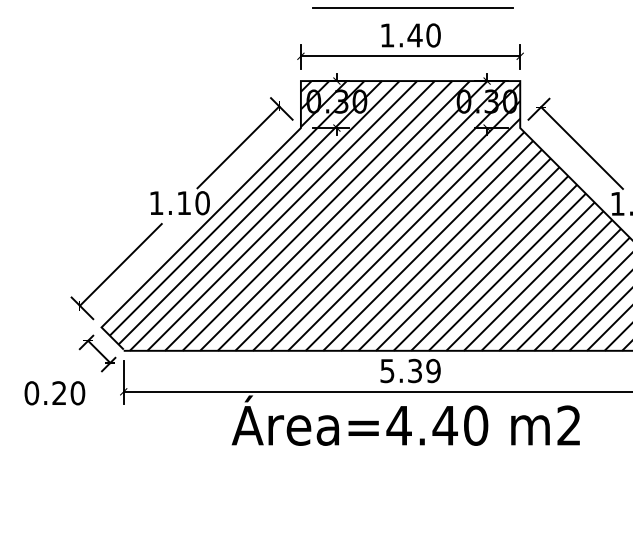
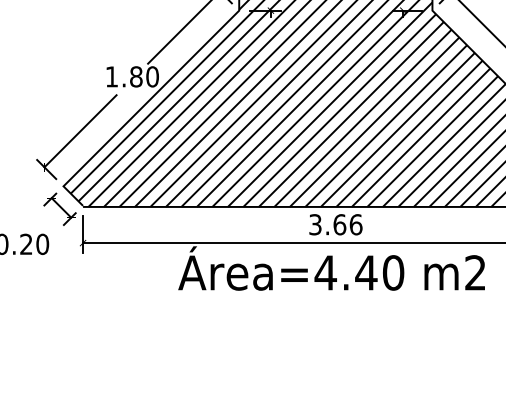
text: (184, 203) -> (136, 77), 1.10 -> 1.80
text: (410, 370) -> (335, 224), 5.39 -> 3.66

